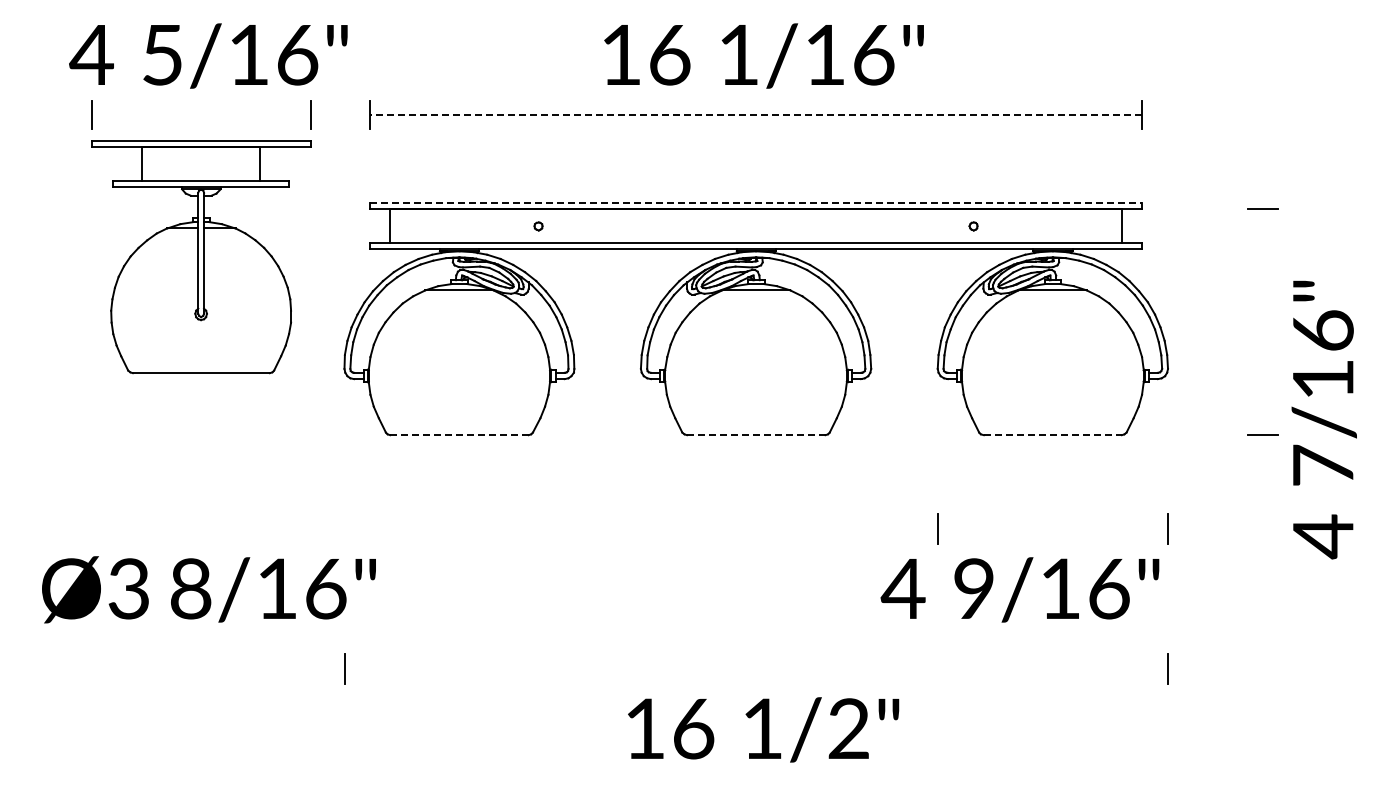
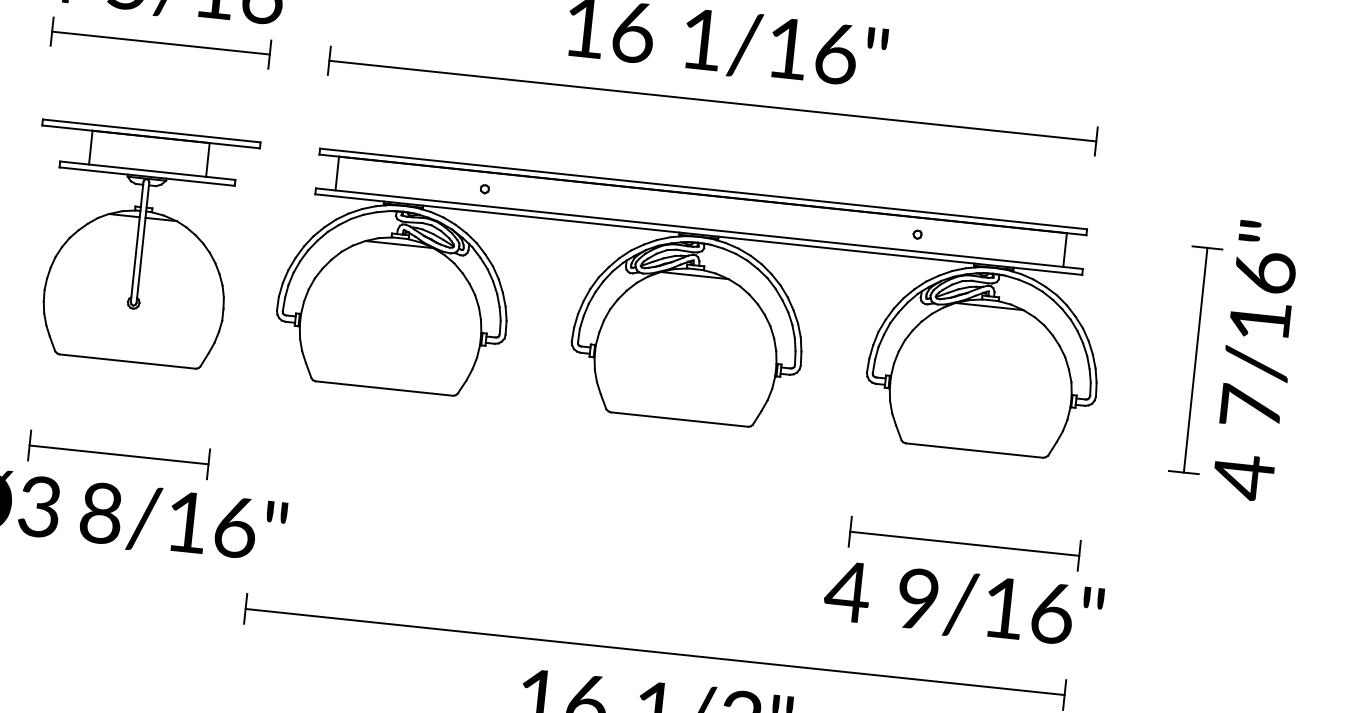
line: (200, 114) -> (160, 42), added
line: (756, 114) -> (713, 100), dashed -> solid
line: (756, 203) -> (704, 189), dashed -> solid
part: (201, 257) -> (139, 246), moved
line: (1263, 322) -> (1195, 360), added
text: (1323, 419) -> (1256, 360), moved
line: (458, 435) -> (383, 388), dashed -> solid
line: (756, 435) -> (679, 419), dashed -> solid
line: (1053, 435) -> (975, 450), dashed -> solid
part: (202, 528) -> (119, 454), added
line: (1052, 528) -> (964, 543), added
text: (1019, 589) -> (963, 604), moved
line: (756, 668) -> (655, 651), added

